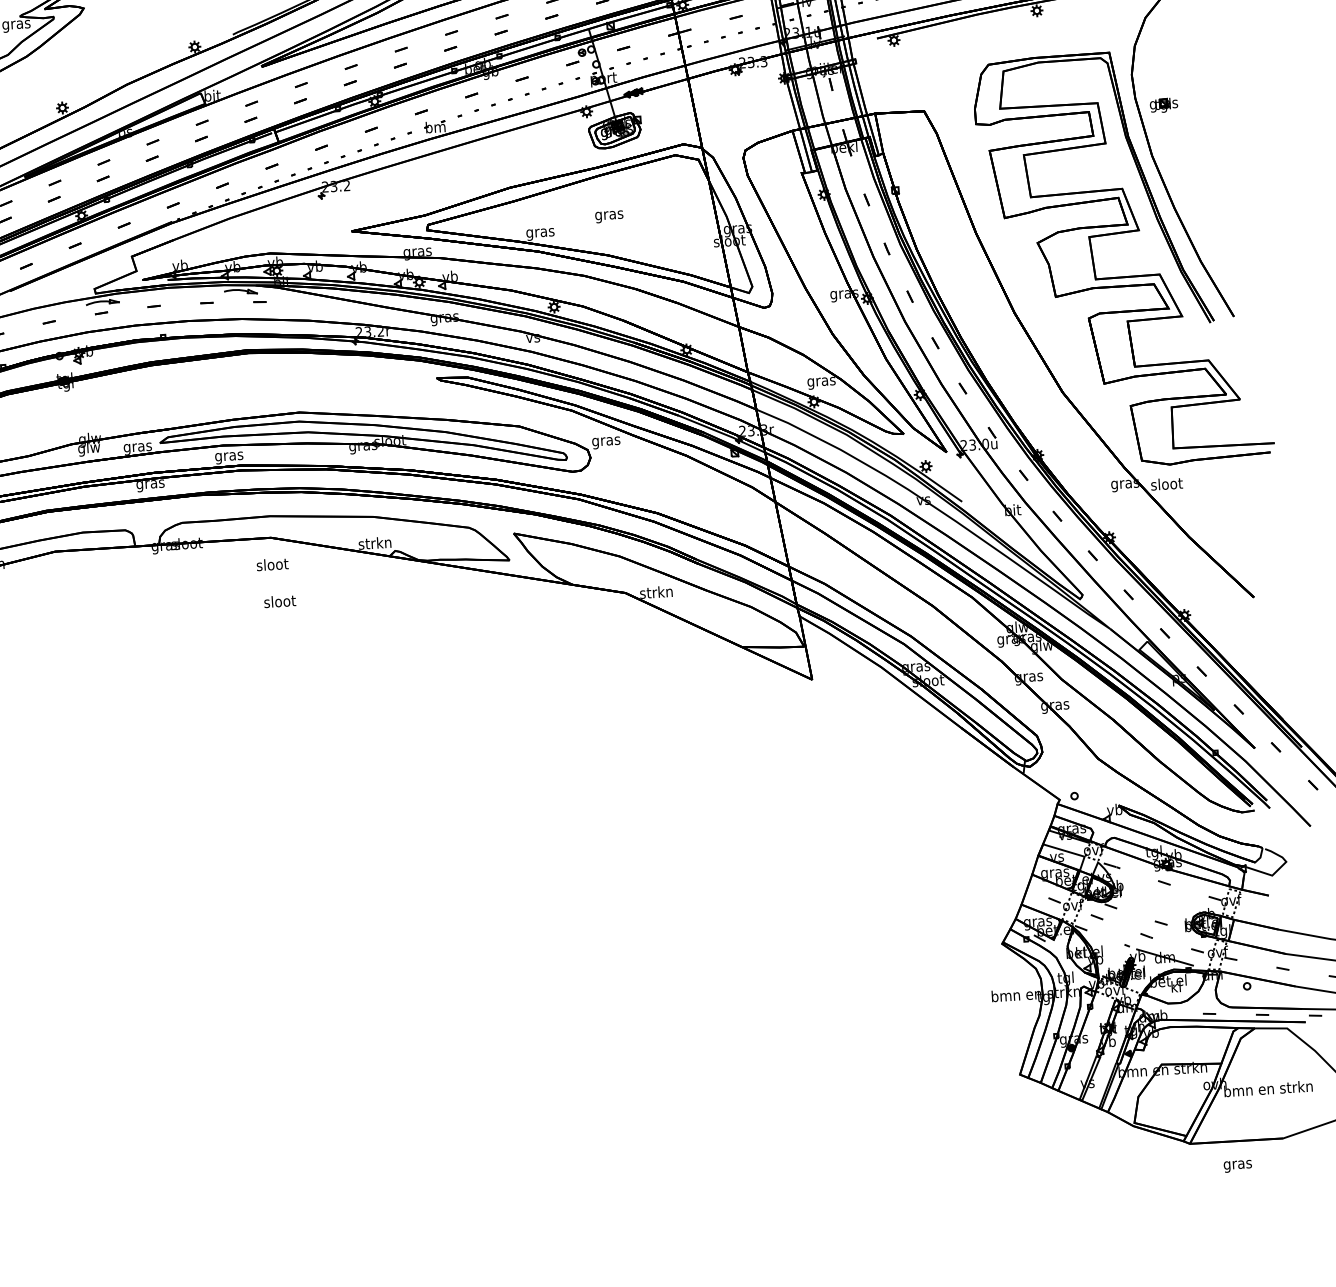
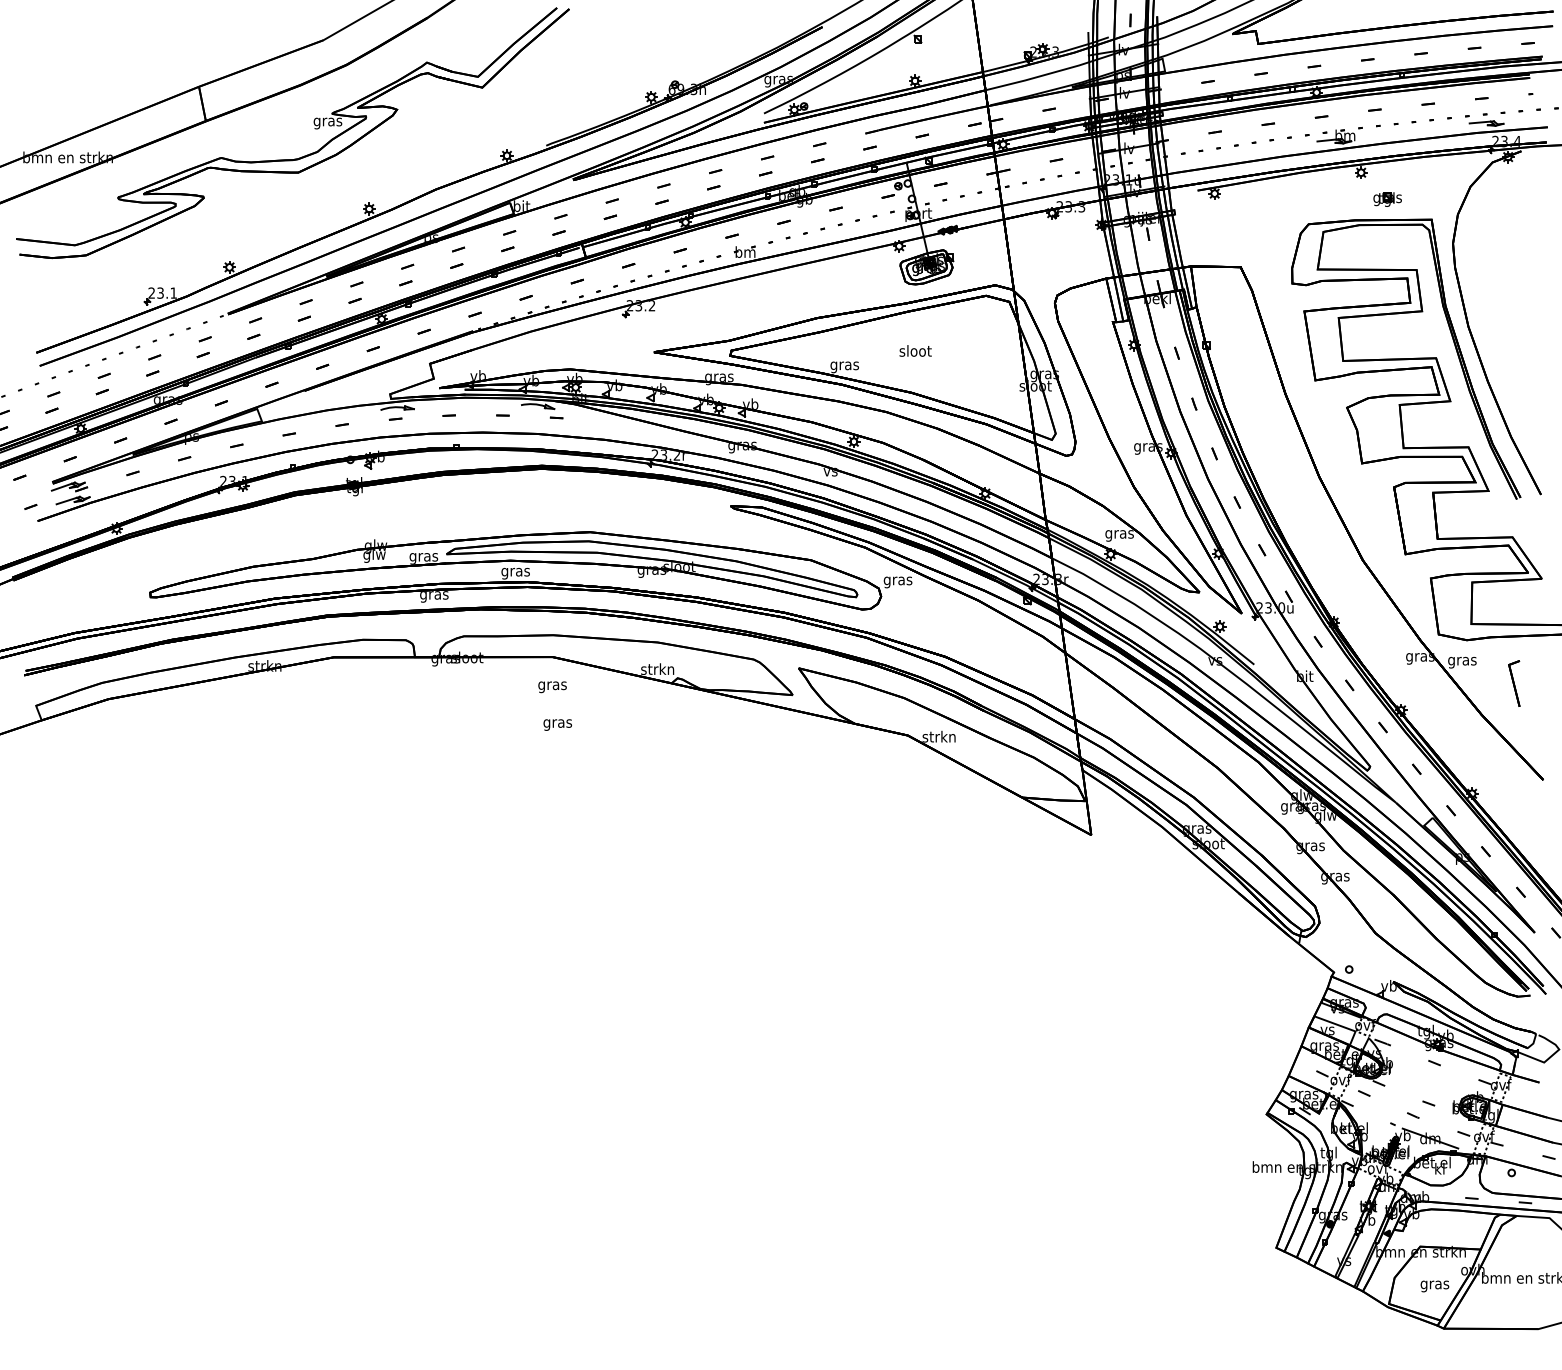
part: (1163, 105) -> (1387, 199), moved
text: (609, 215) -> (915, 352), gras -> sloot
text: (1166, 484) -> (1462, 660), sloot -> gras
part: (1219, 504) -> (1514, 683), added
text: (272, 565) -> (552, 685), sloot -> gras
text: (279, 602) -> (557, 723), sloot -> gras
text: (1237, 1166) -> (1434, 1286), moved

